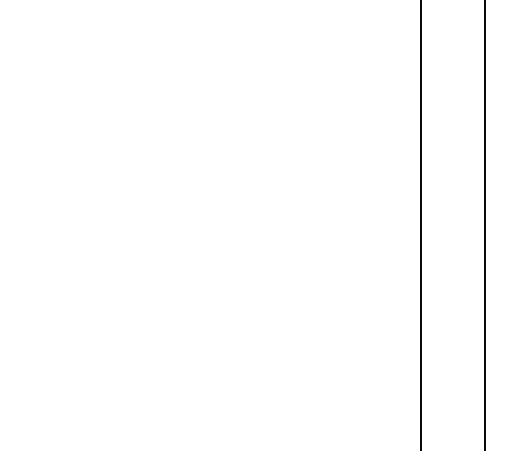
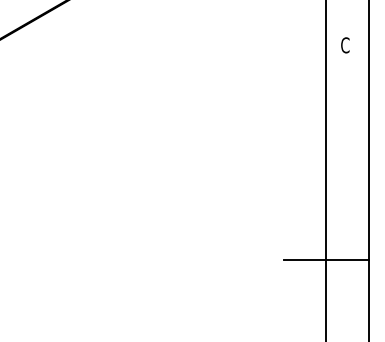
line: (420, 287) -> (325, 259), added

